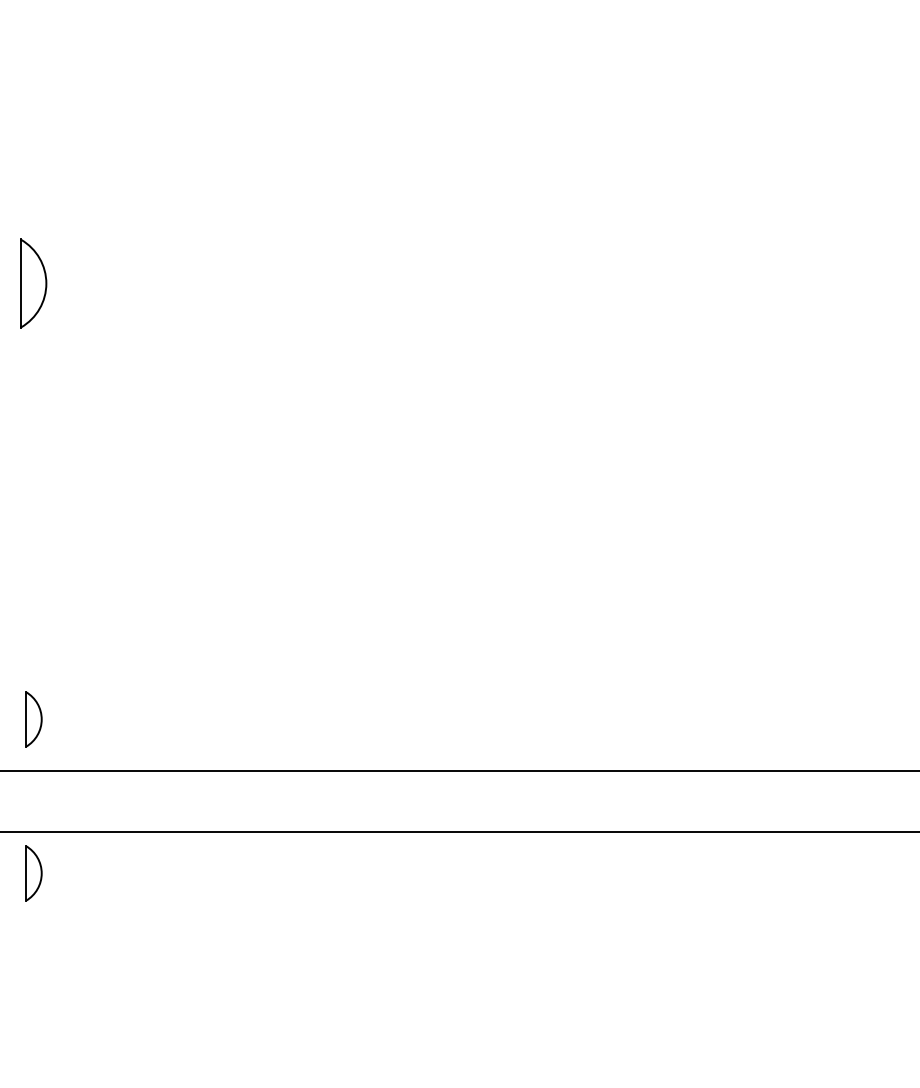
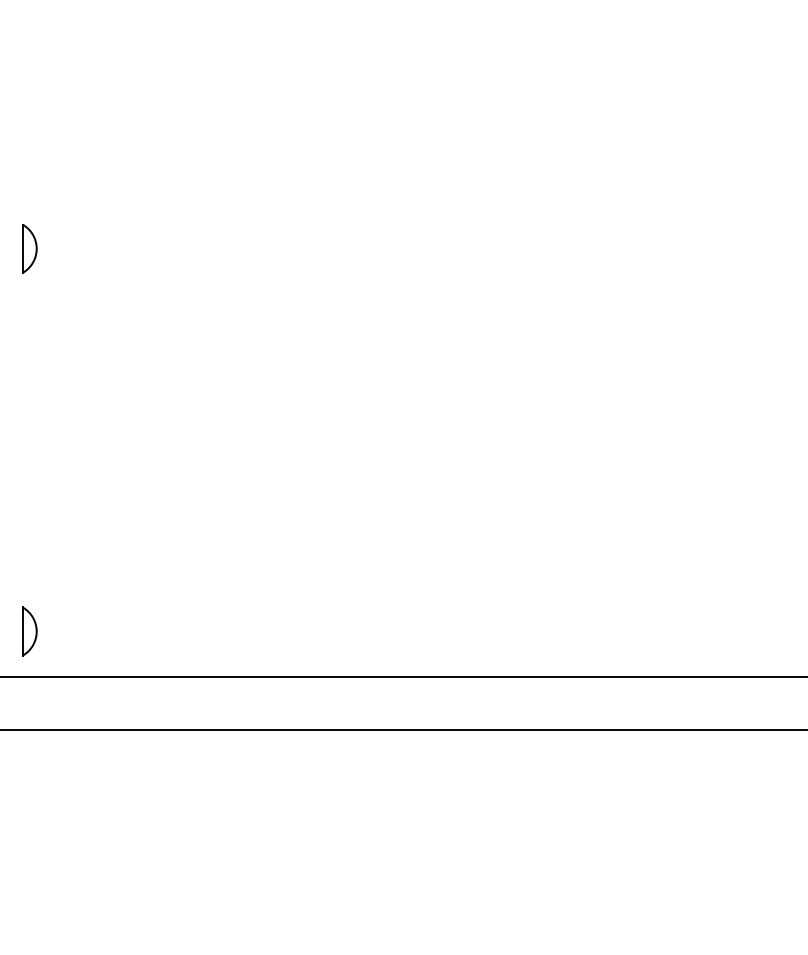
part: (33, 283) -> (29, 248), size x0.62
part: (33, 873) -> (29, 766), removed

